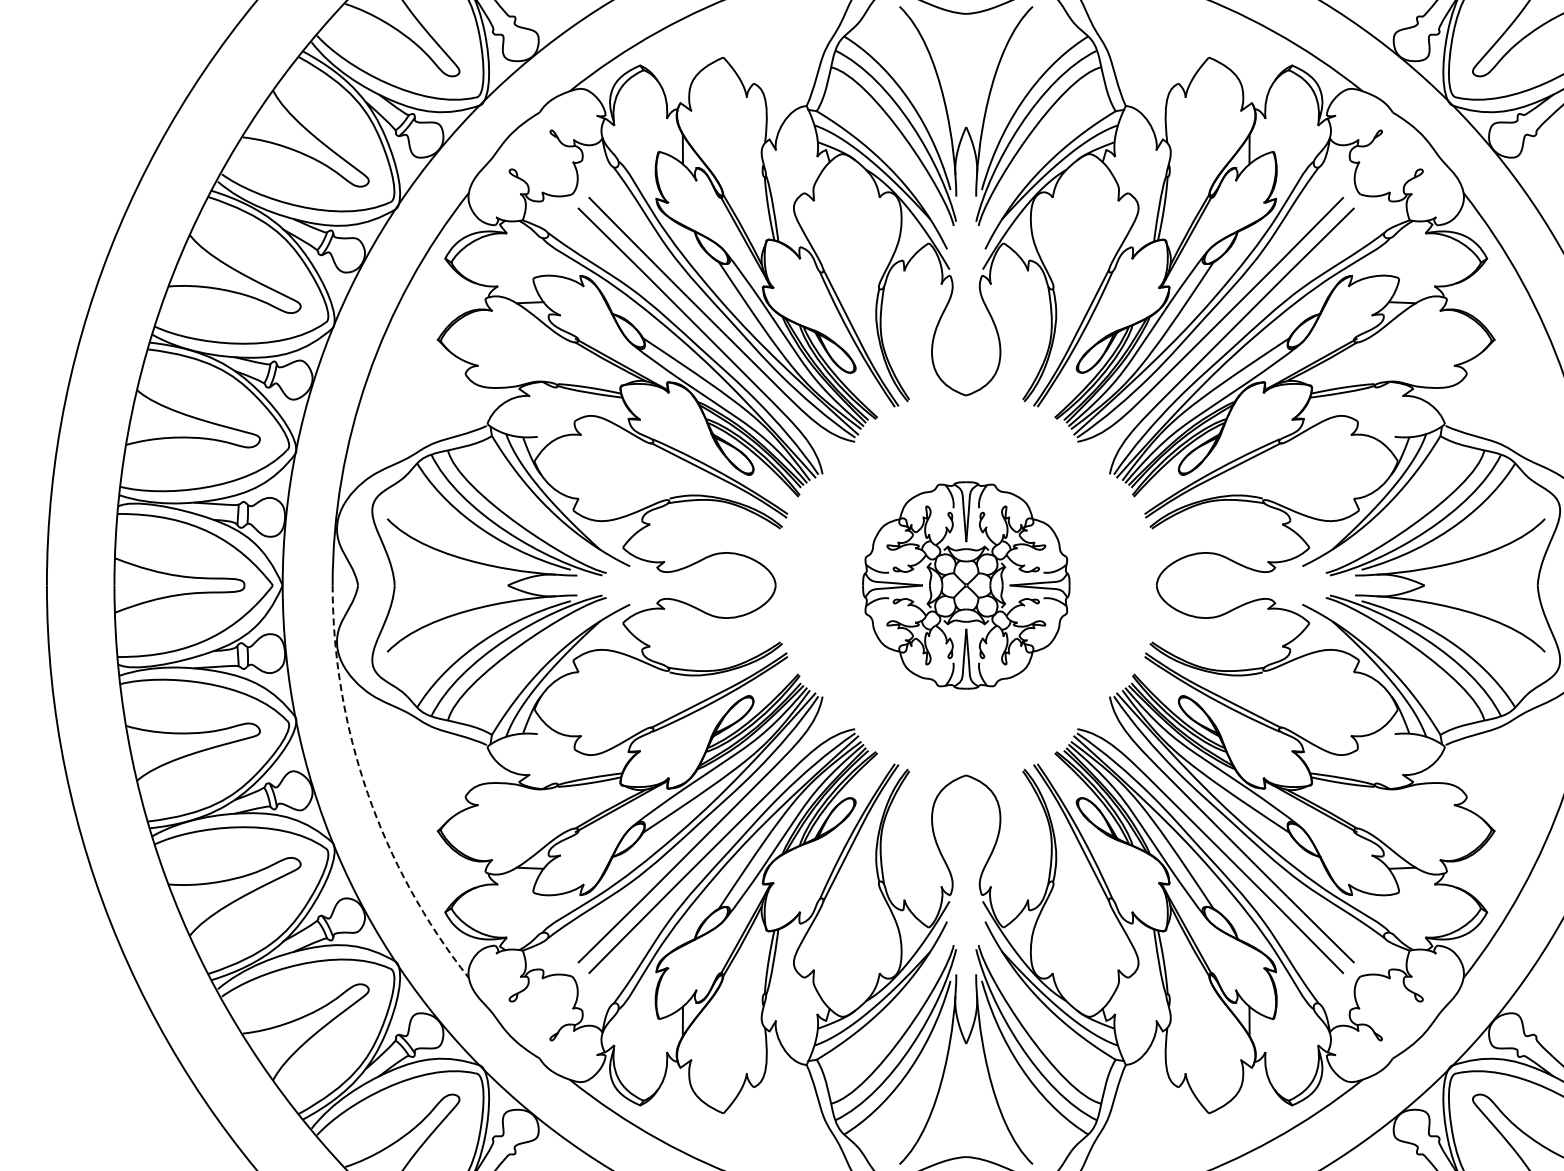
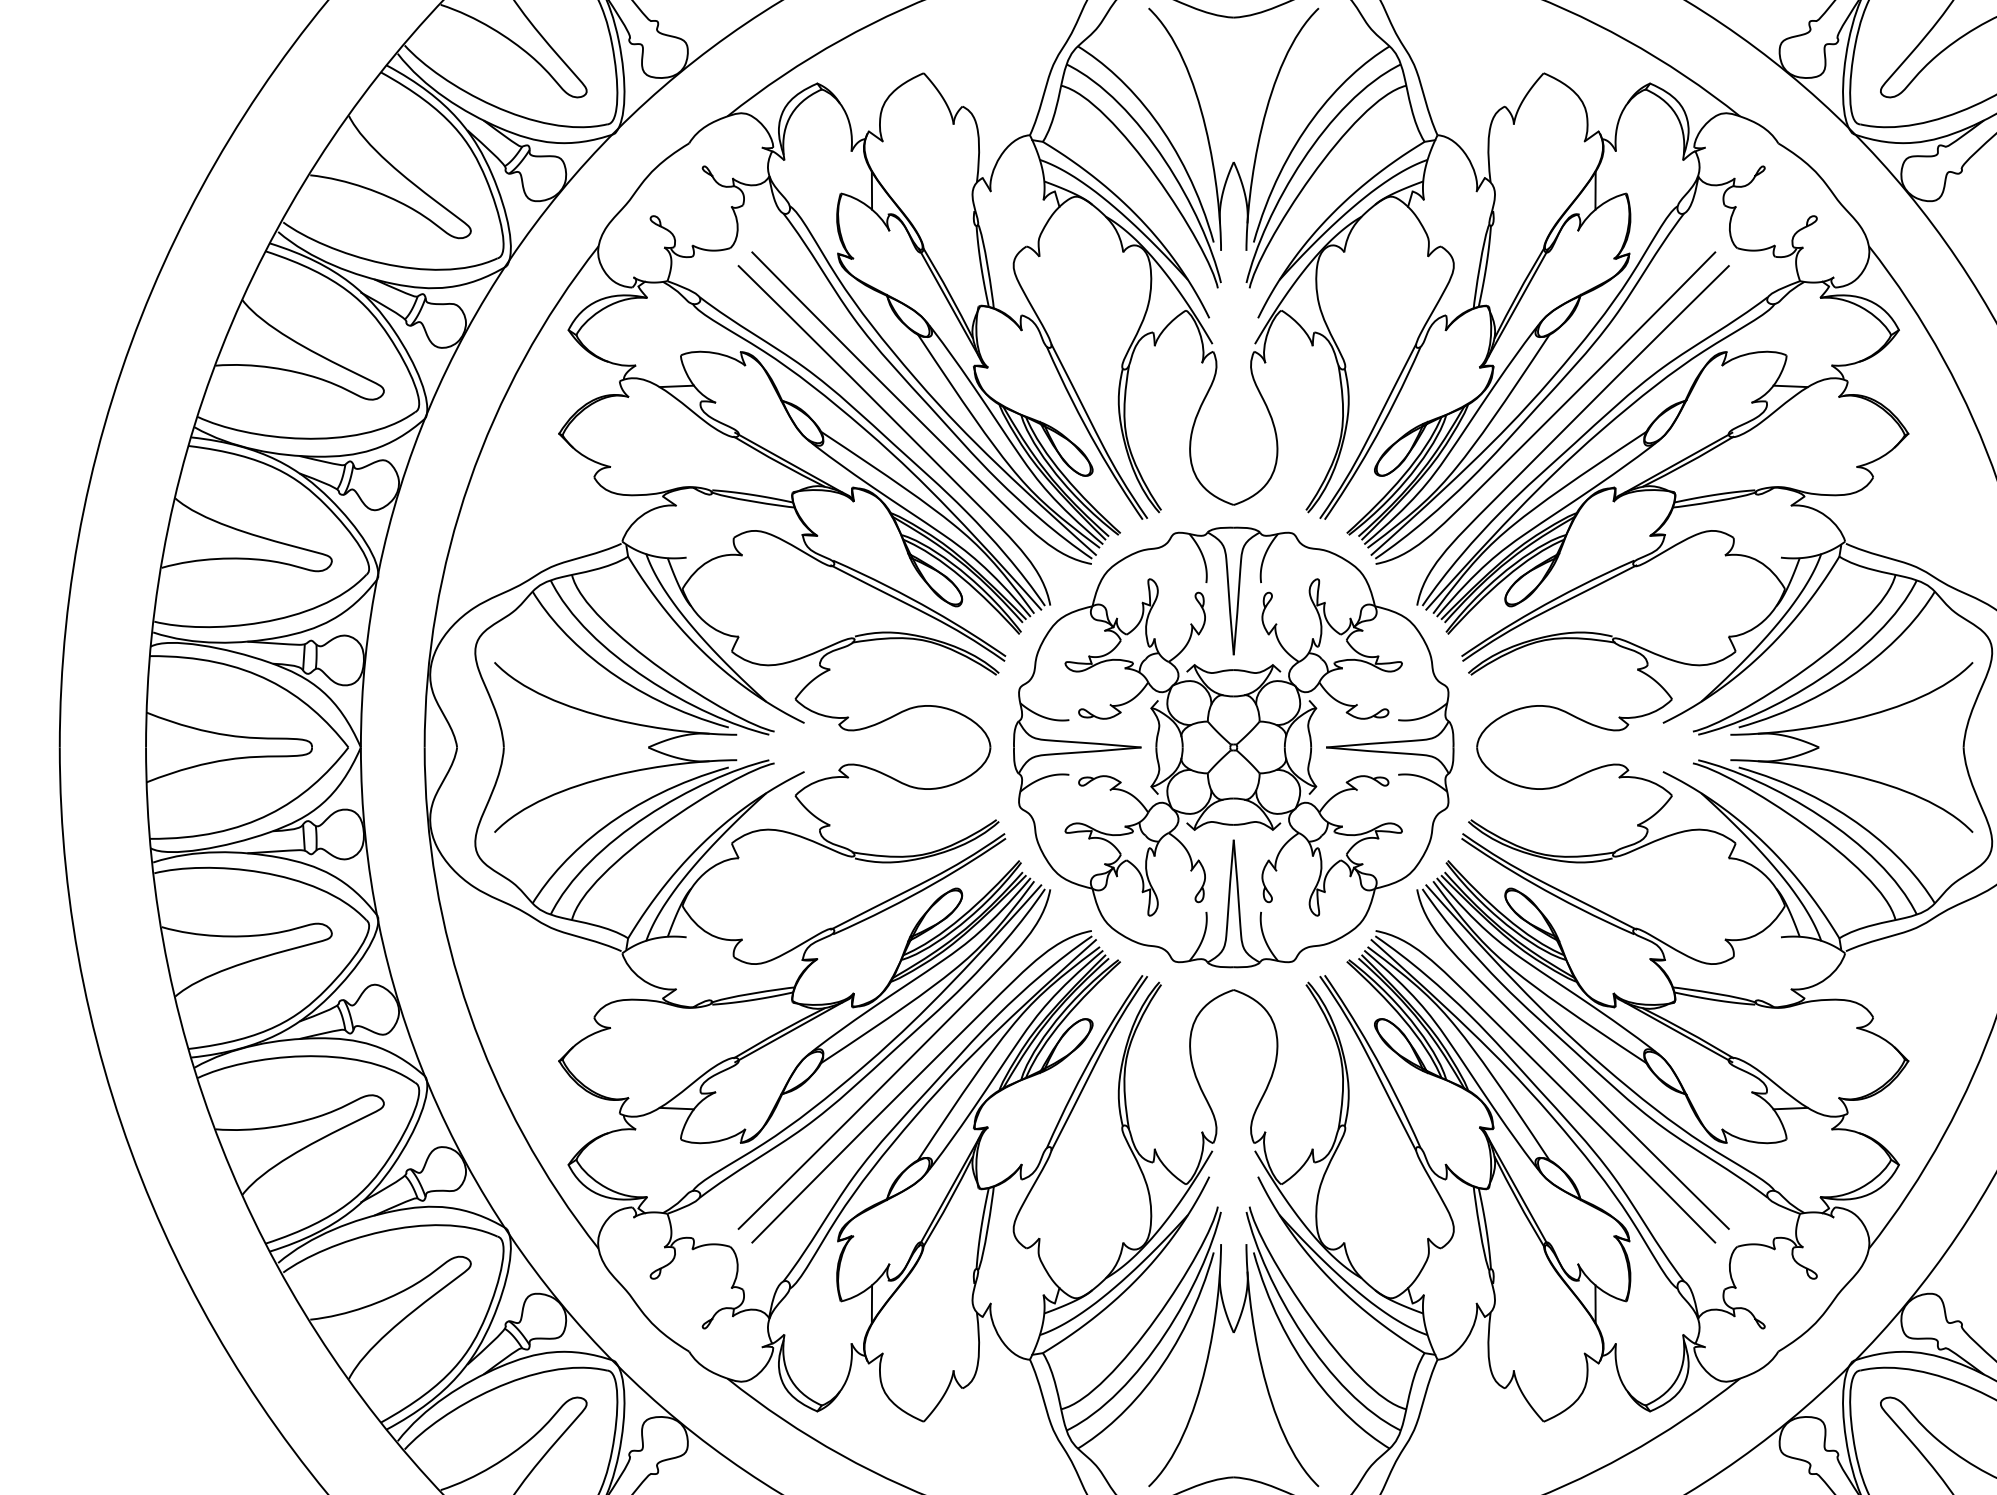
part: (966, 585) -> (1234, 747), size x1.67
arc: (367, 793) -> (469, 1013), dashed -> solid

